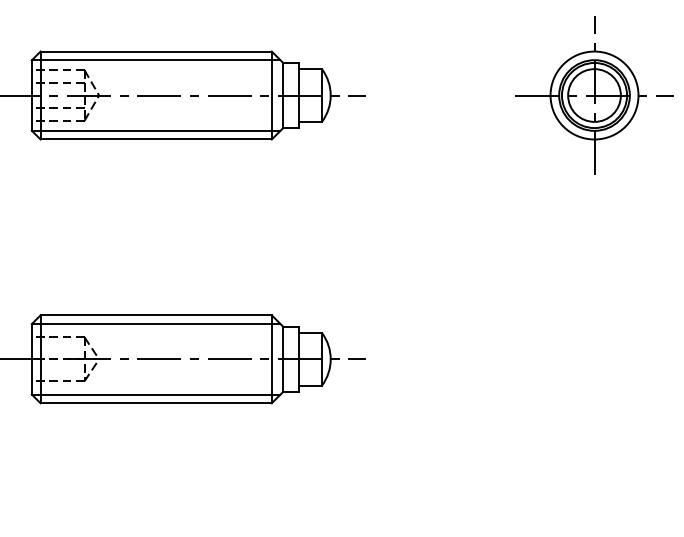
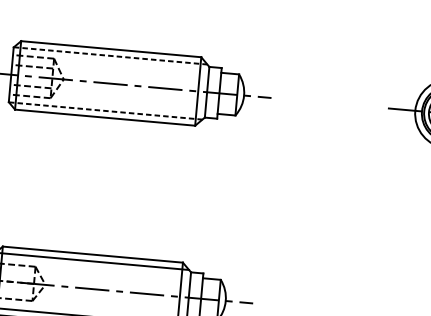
line: (156, 60) -> (110, 56), solid -> dashed
line: (156, 130) -> (105, 110), solid -> dashed

